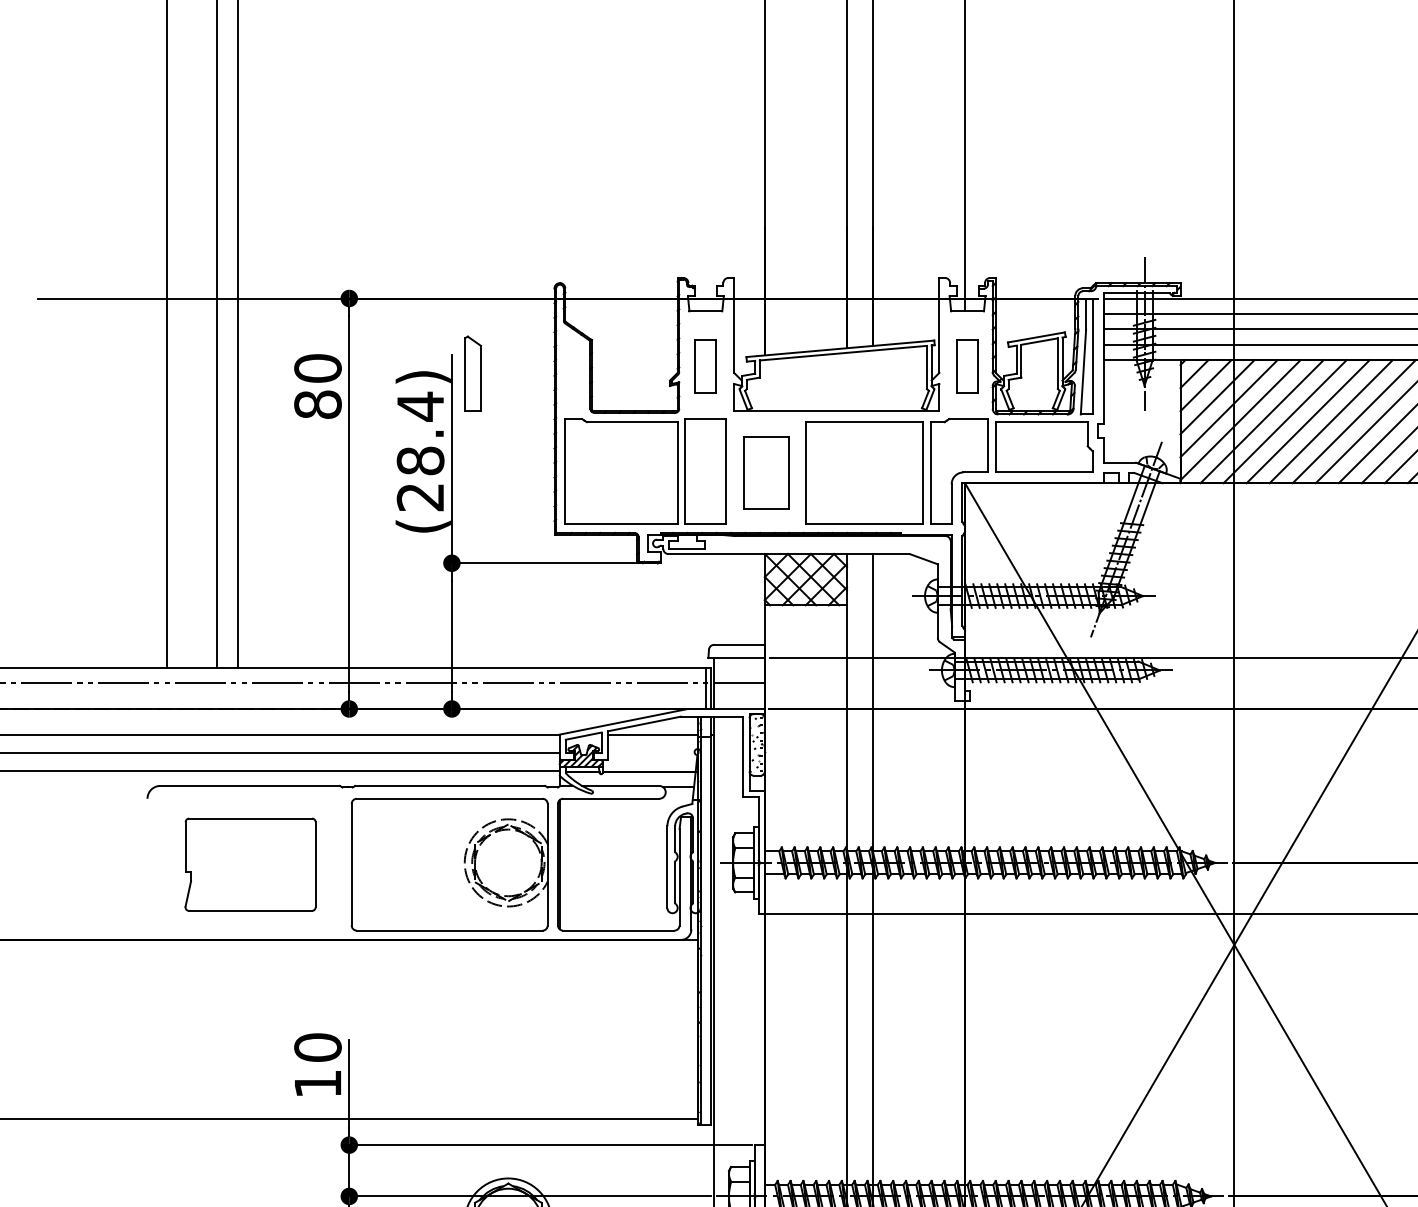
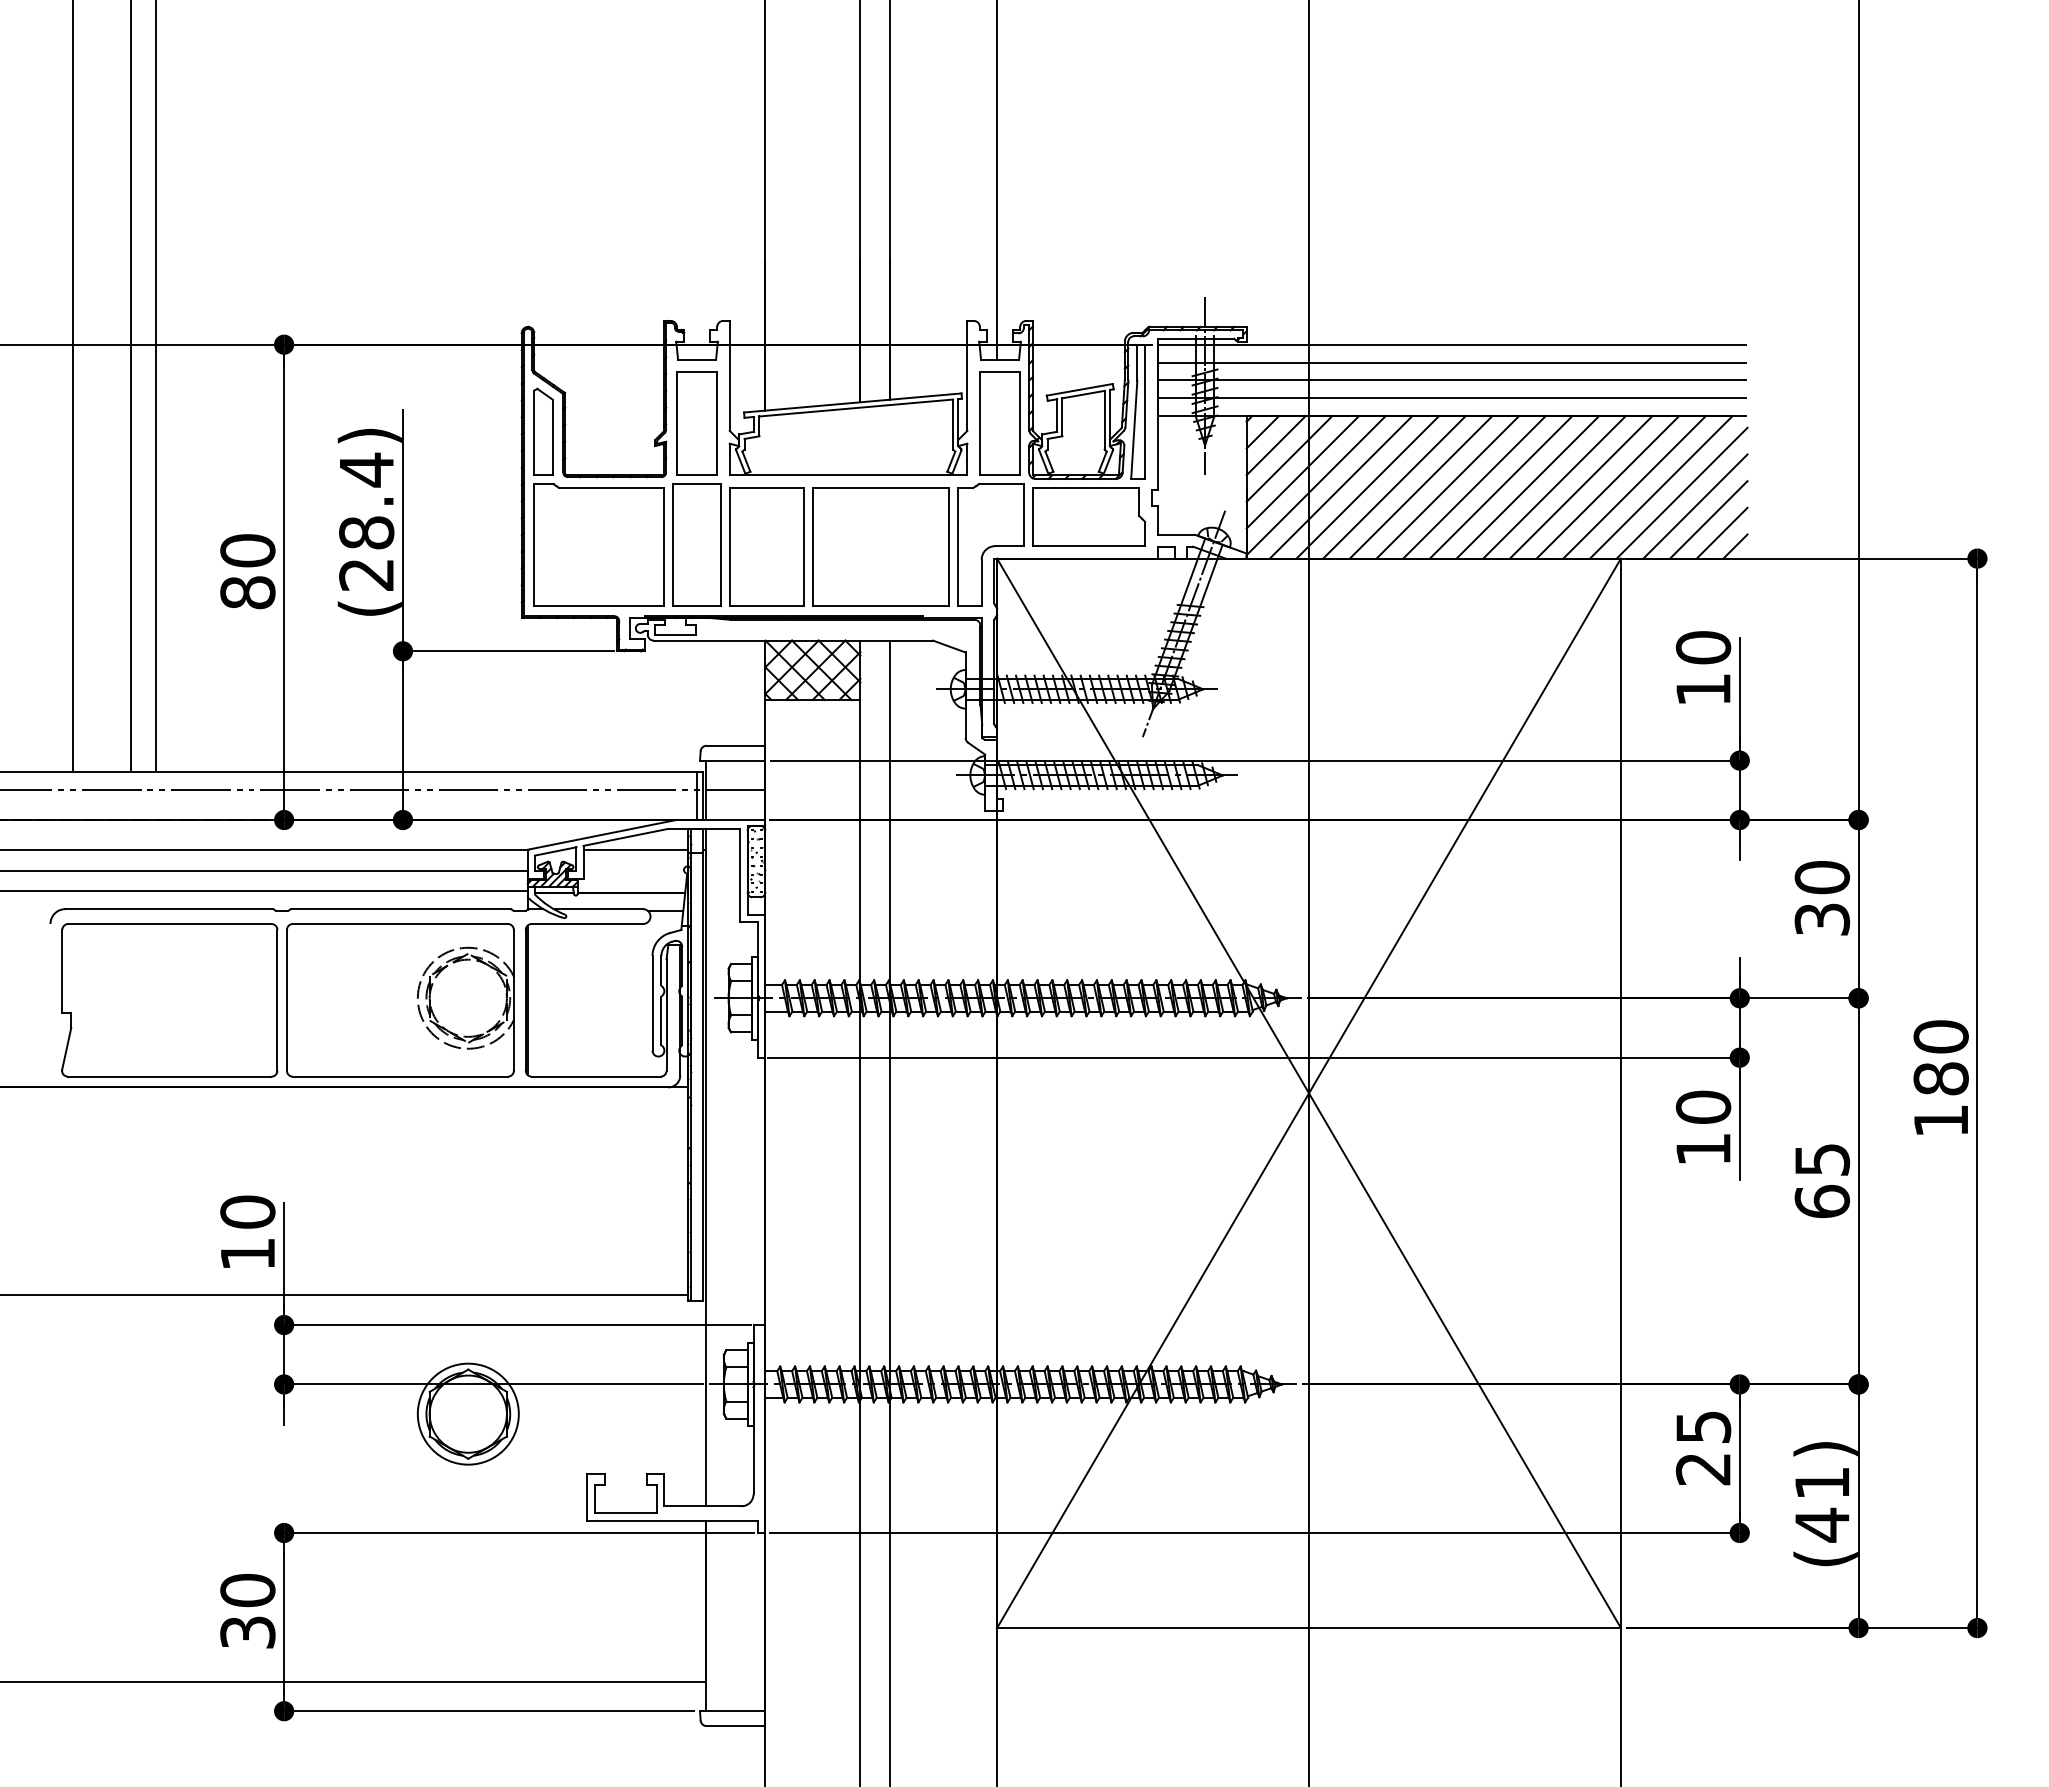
part: (705, 366) -> (696, 423), size x1.67
part: (967, 366) -> (999, 423), size x1.67
part: (473, 373) -> (543, 431), moved
text: (317, 386) -> (247, 571), moved
part: (765, 472) -> (766, 546), size x1.43
part: (250, 864) -> (169, 1000), size x1.43

